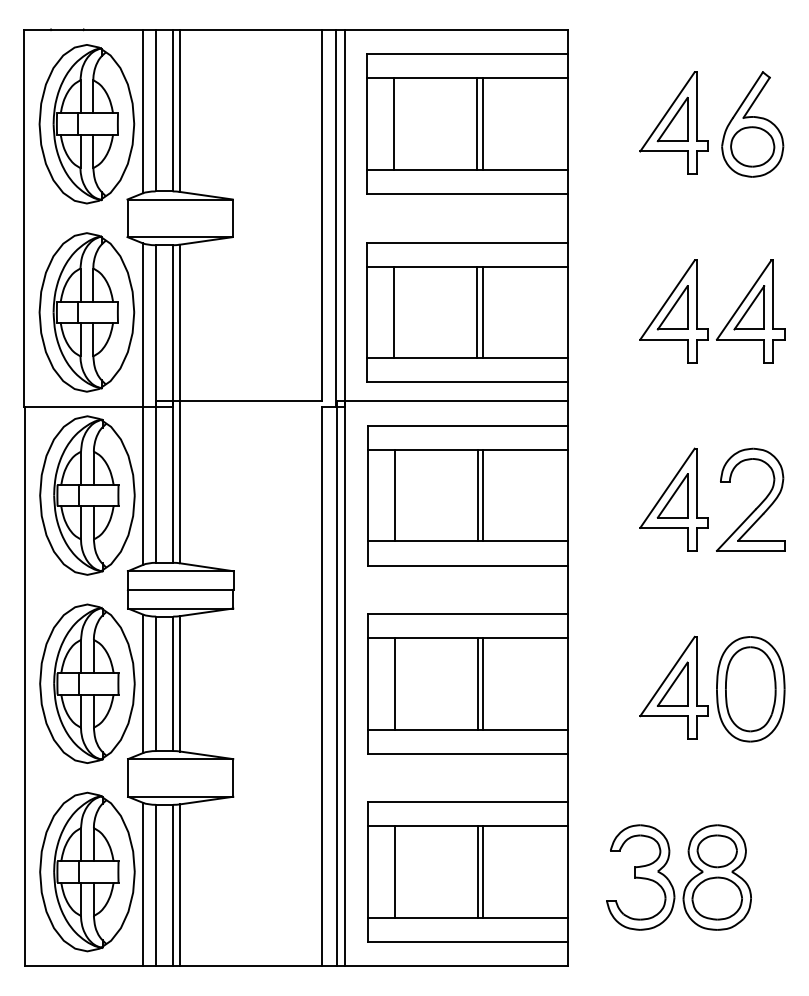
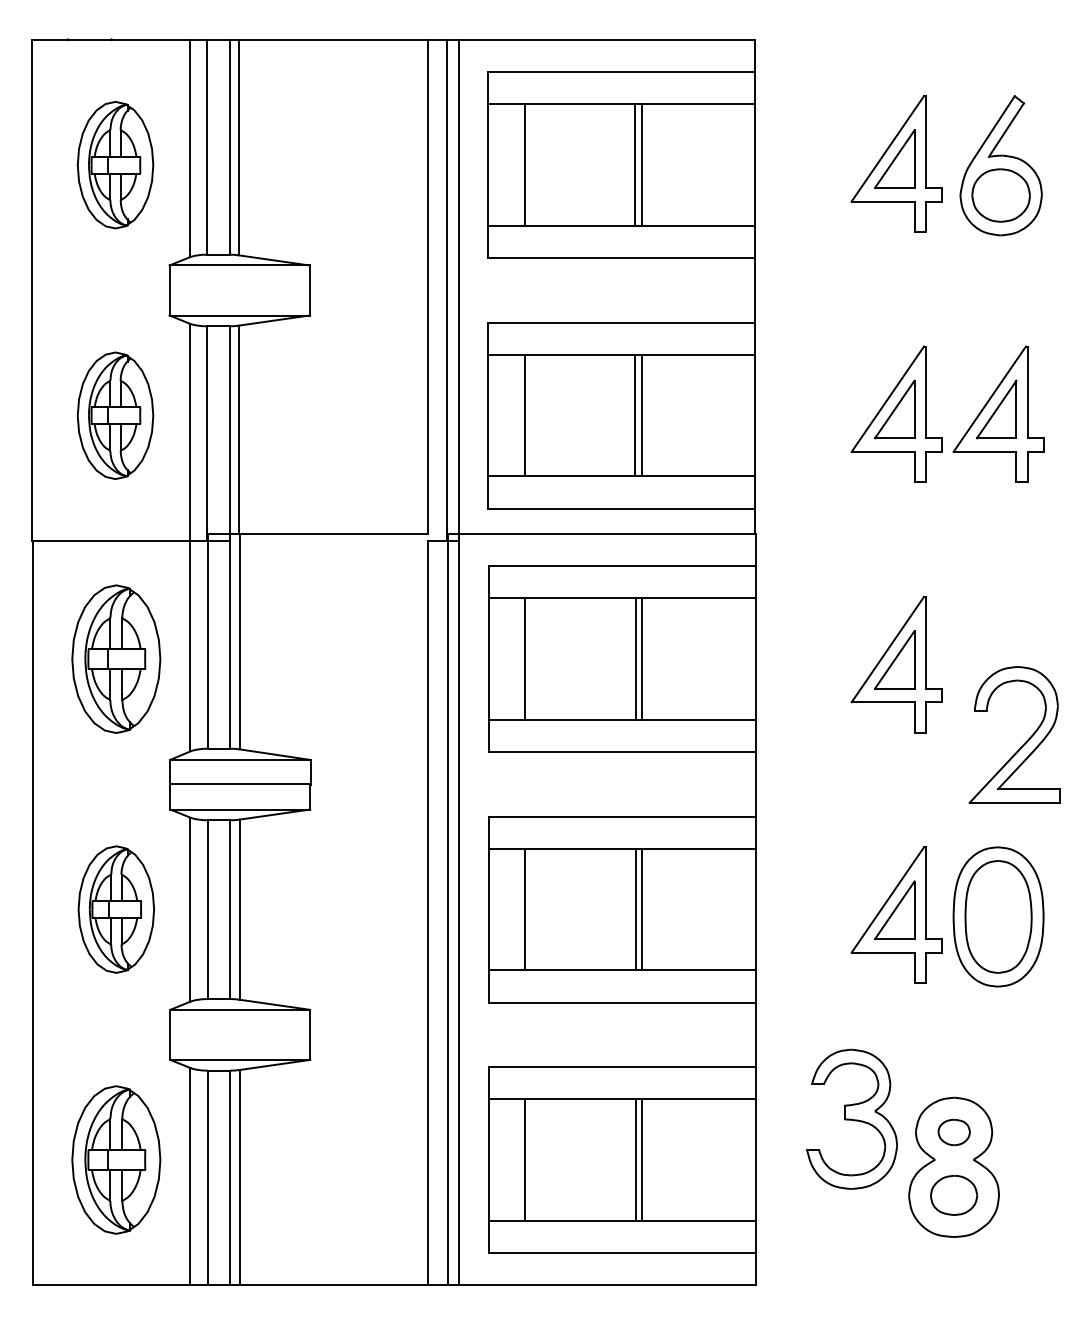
part: (86, 123) -> (115, 164), size x0.6
part: (86, 312) -> (115, 415), size x0.6
part: (87, 494) -> (116, 658), size x0.7
part: (758, 504) -> (1025, 741), moved
part: (87, 683) -> (116, 909), size x0.6
part: (717, 851) -> (954, 1132), size x0.6
part: (87, 871) -> (116, 1159), size x0.7
part: (640, 876) -> (851, 1118), moved
part: (716, 898) -> (953, 1195), size x0.7

